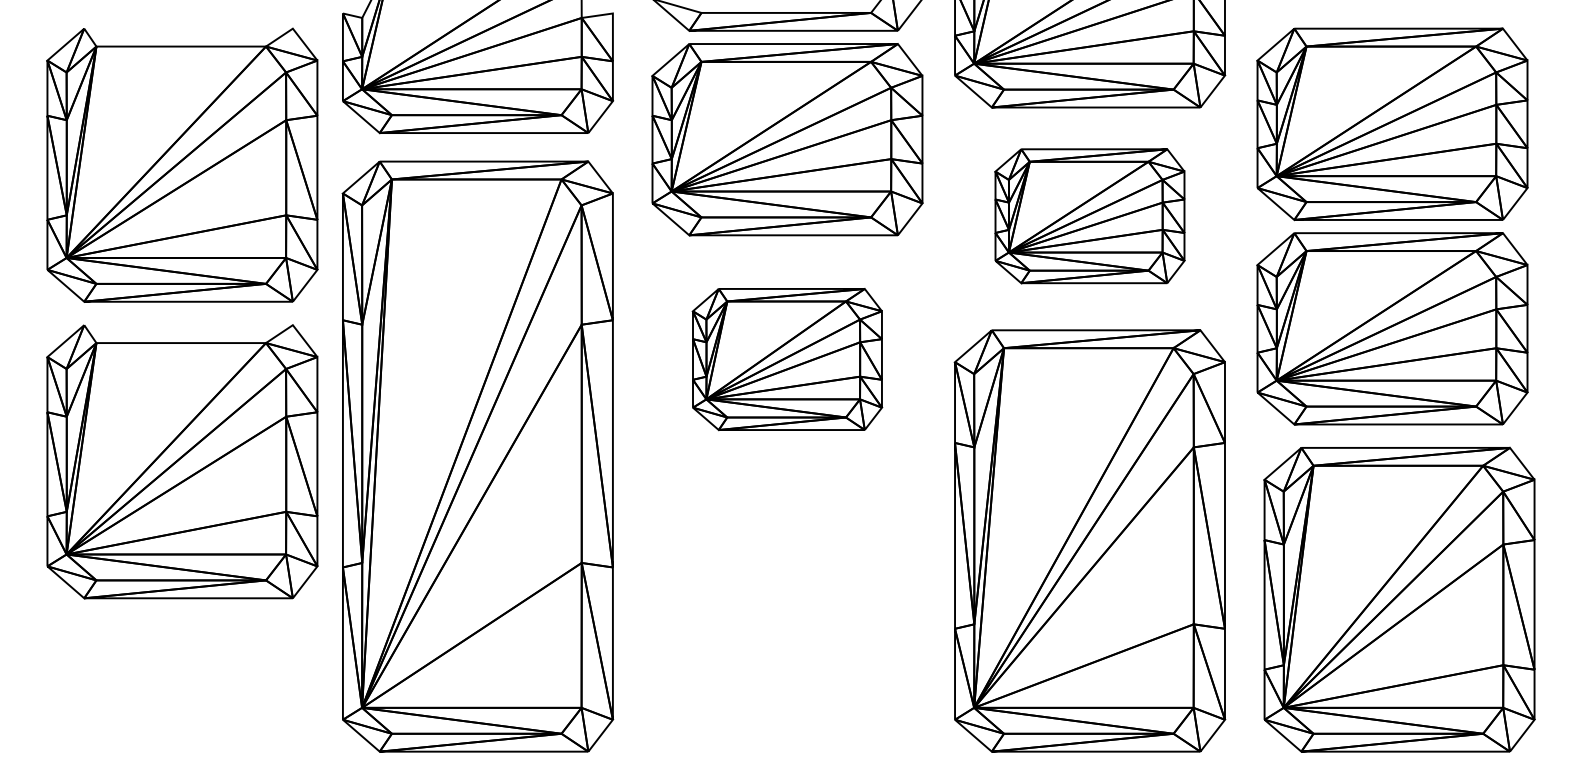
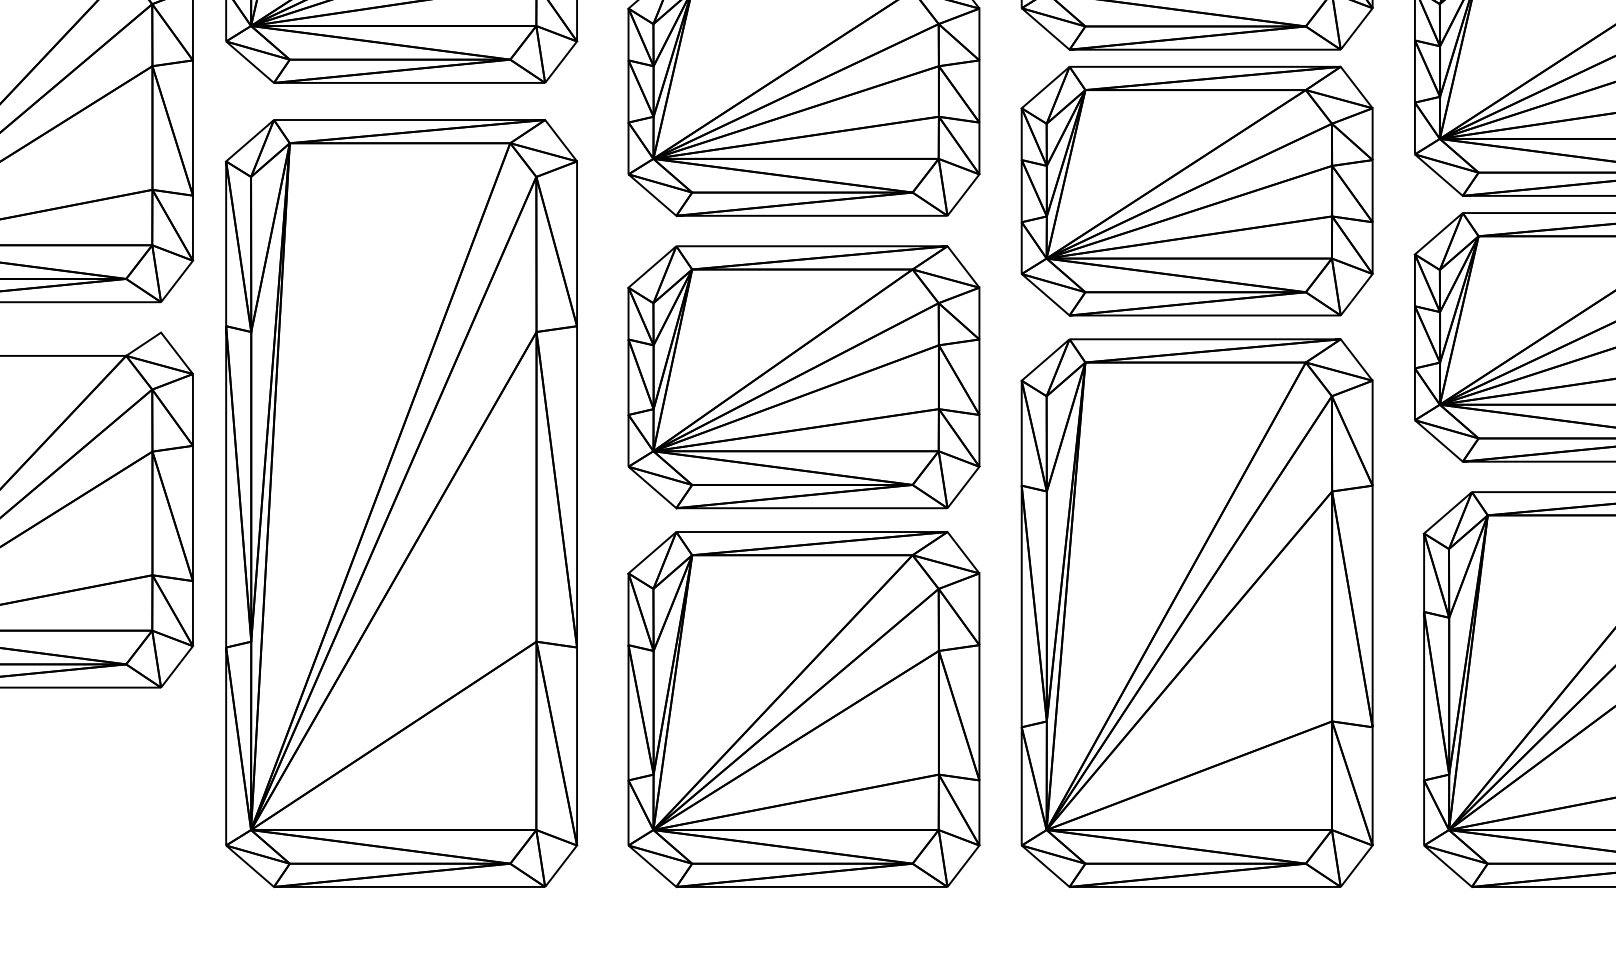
part: (1089, 215) -> (1196, 190), size x1.43
part: (787, 359) -> (803, 377), size x1.43
part: (787, 614) -> (803, 708), added

